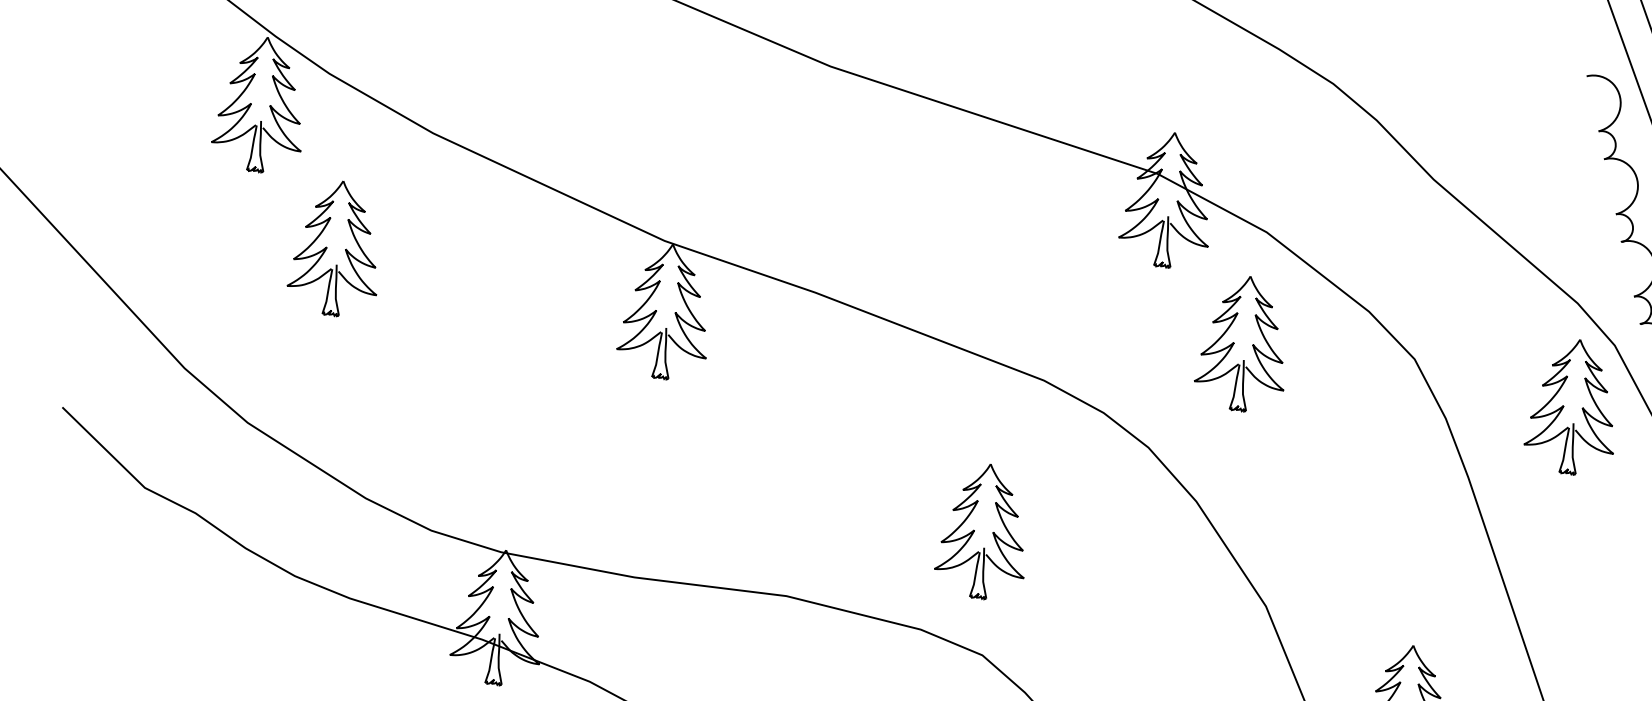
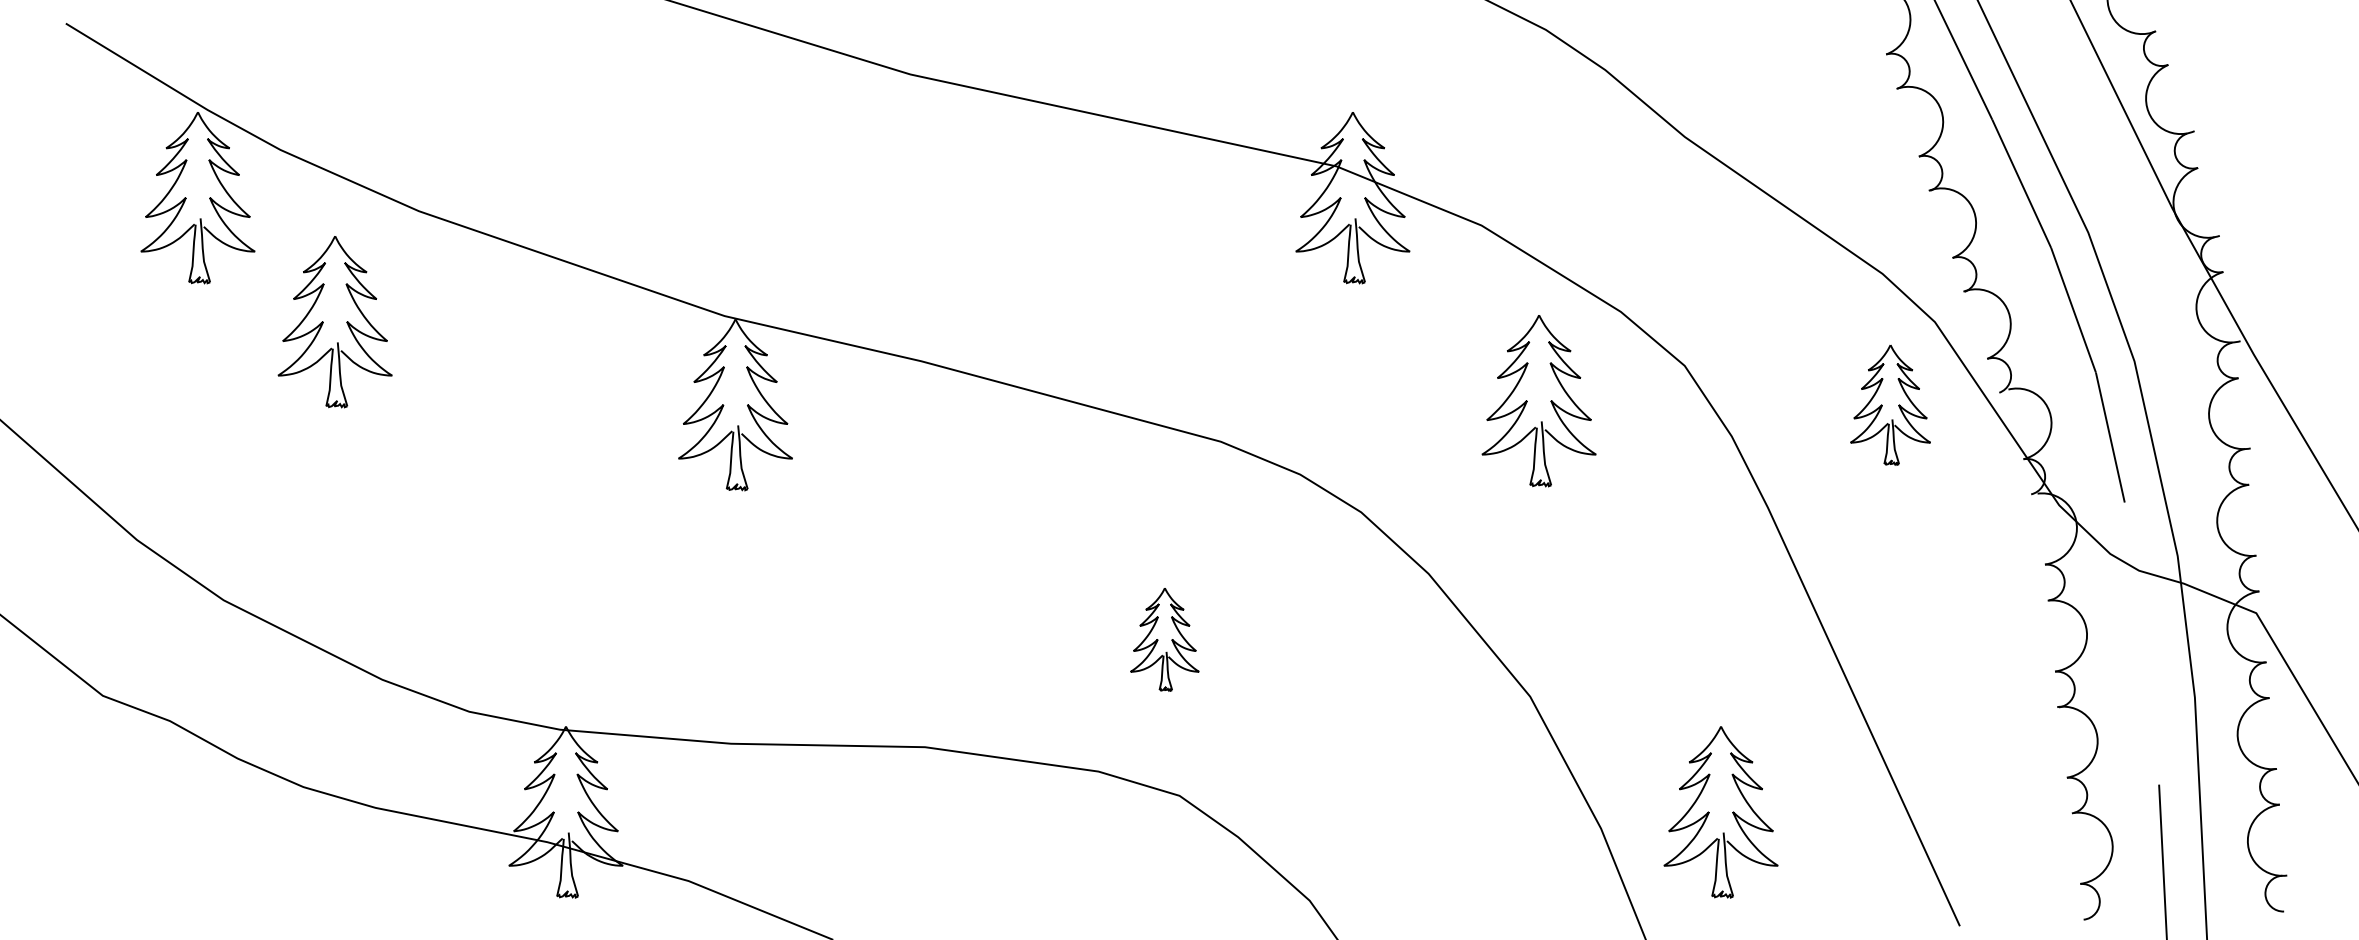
part: (335, 248) -> (334, 322), moved
part: (1242, 344) -> (1538, 401), moved
part: (1573, 407) -> (1890, 405), size x0.7
part: (983, 531) -> (1164, 639), size x0.6

